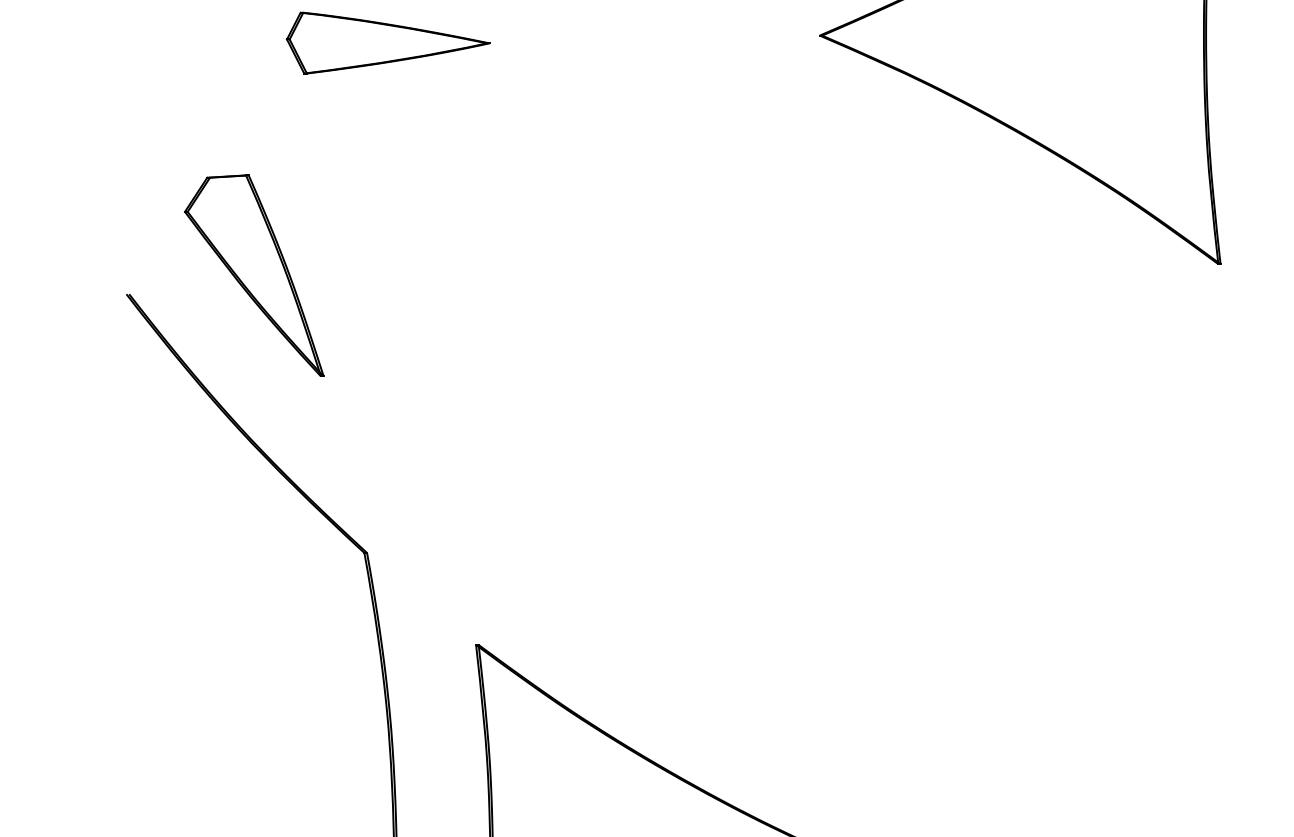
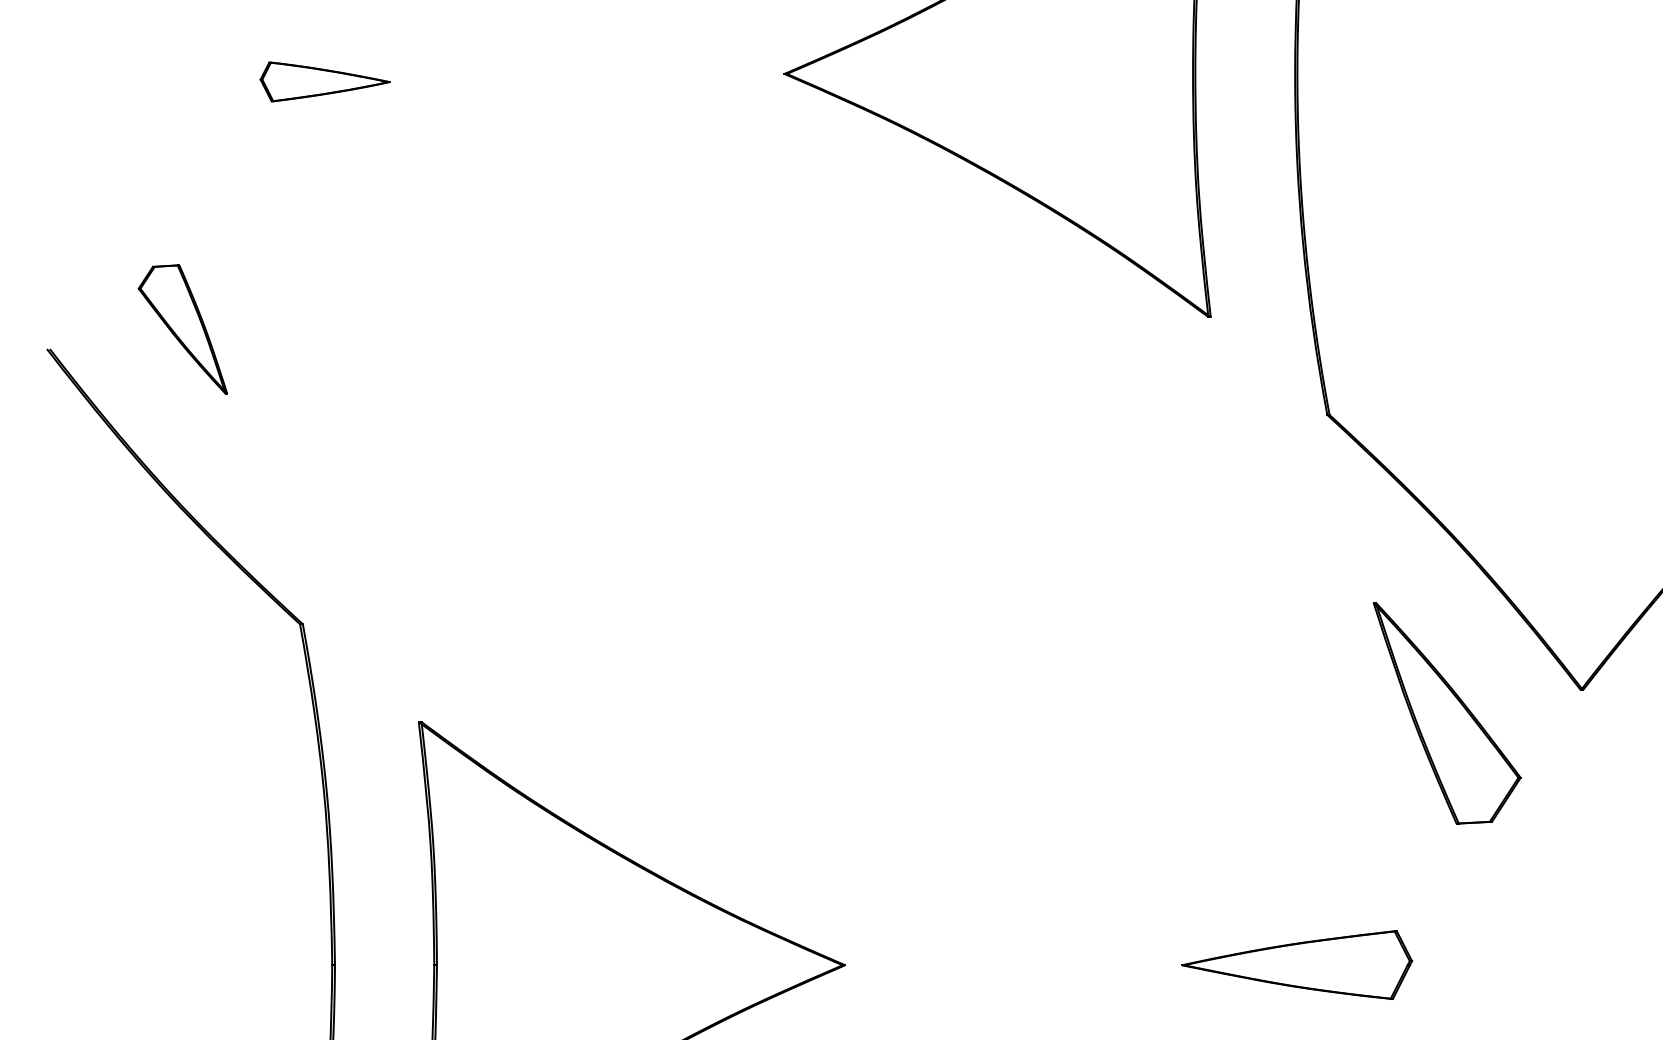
part: (387, 42) -> (324, 81), size x0.6
part: (253, 275) -> (182, 329), size x0.6

